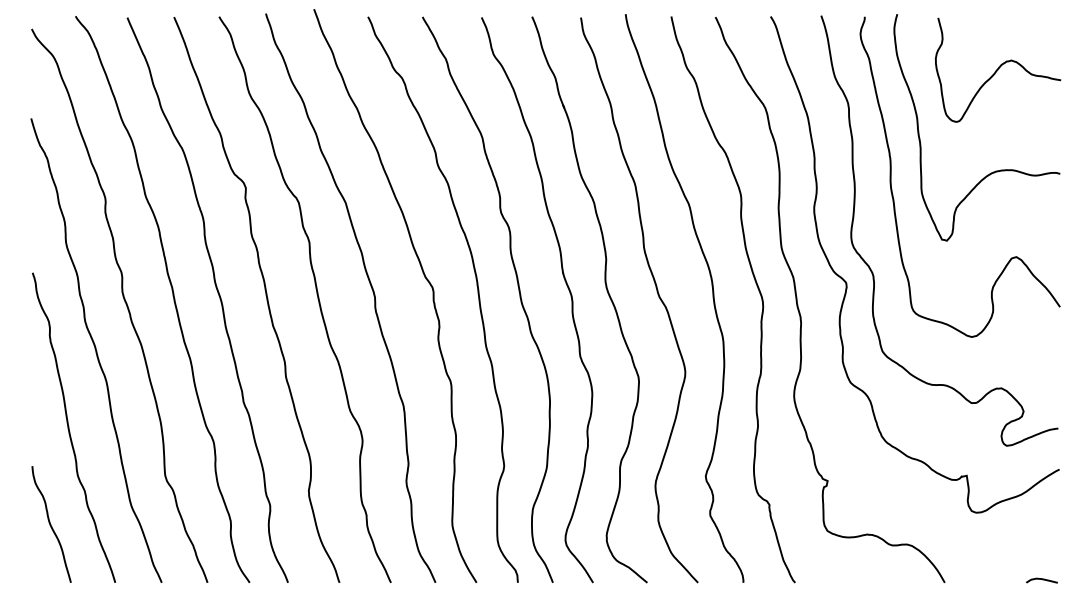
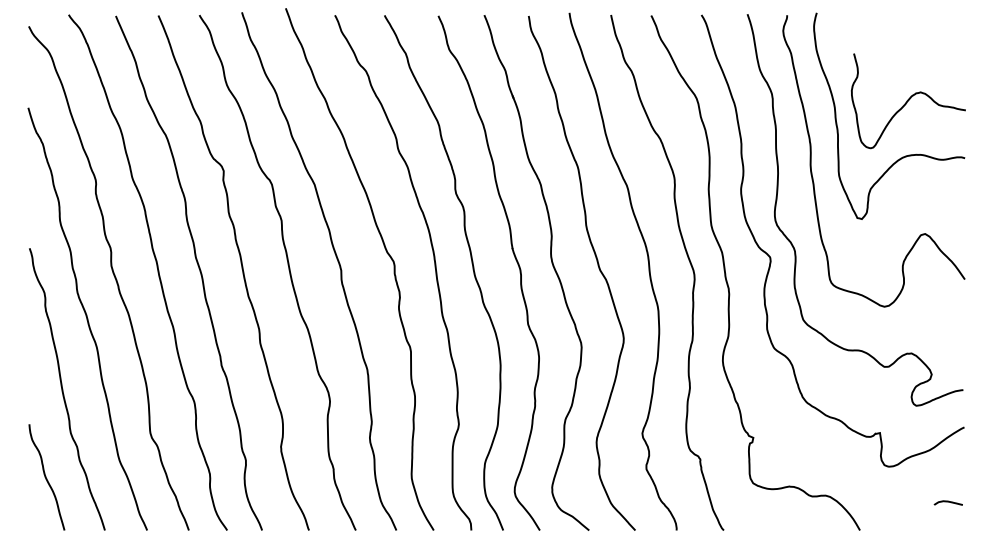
curve: (997, 69) -> (907, 100), moved
curve: (1041, 579) -> (948, 501), moved

